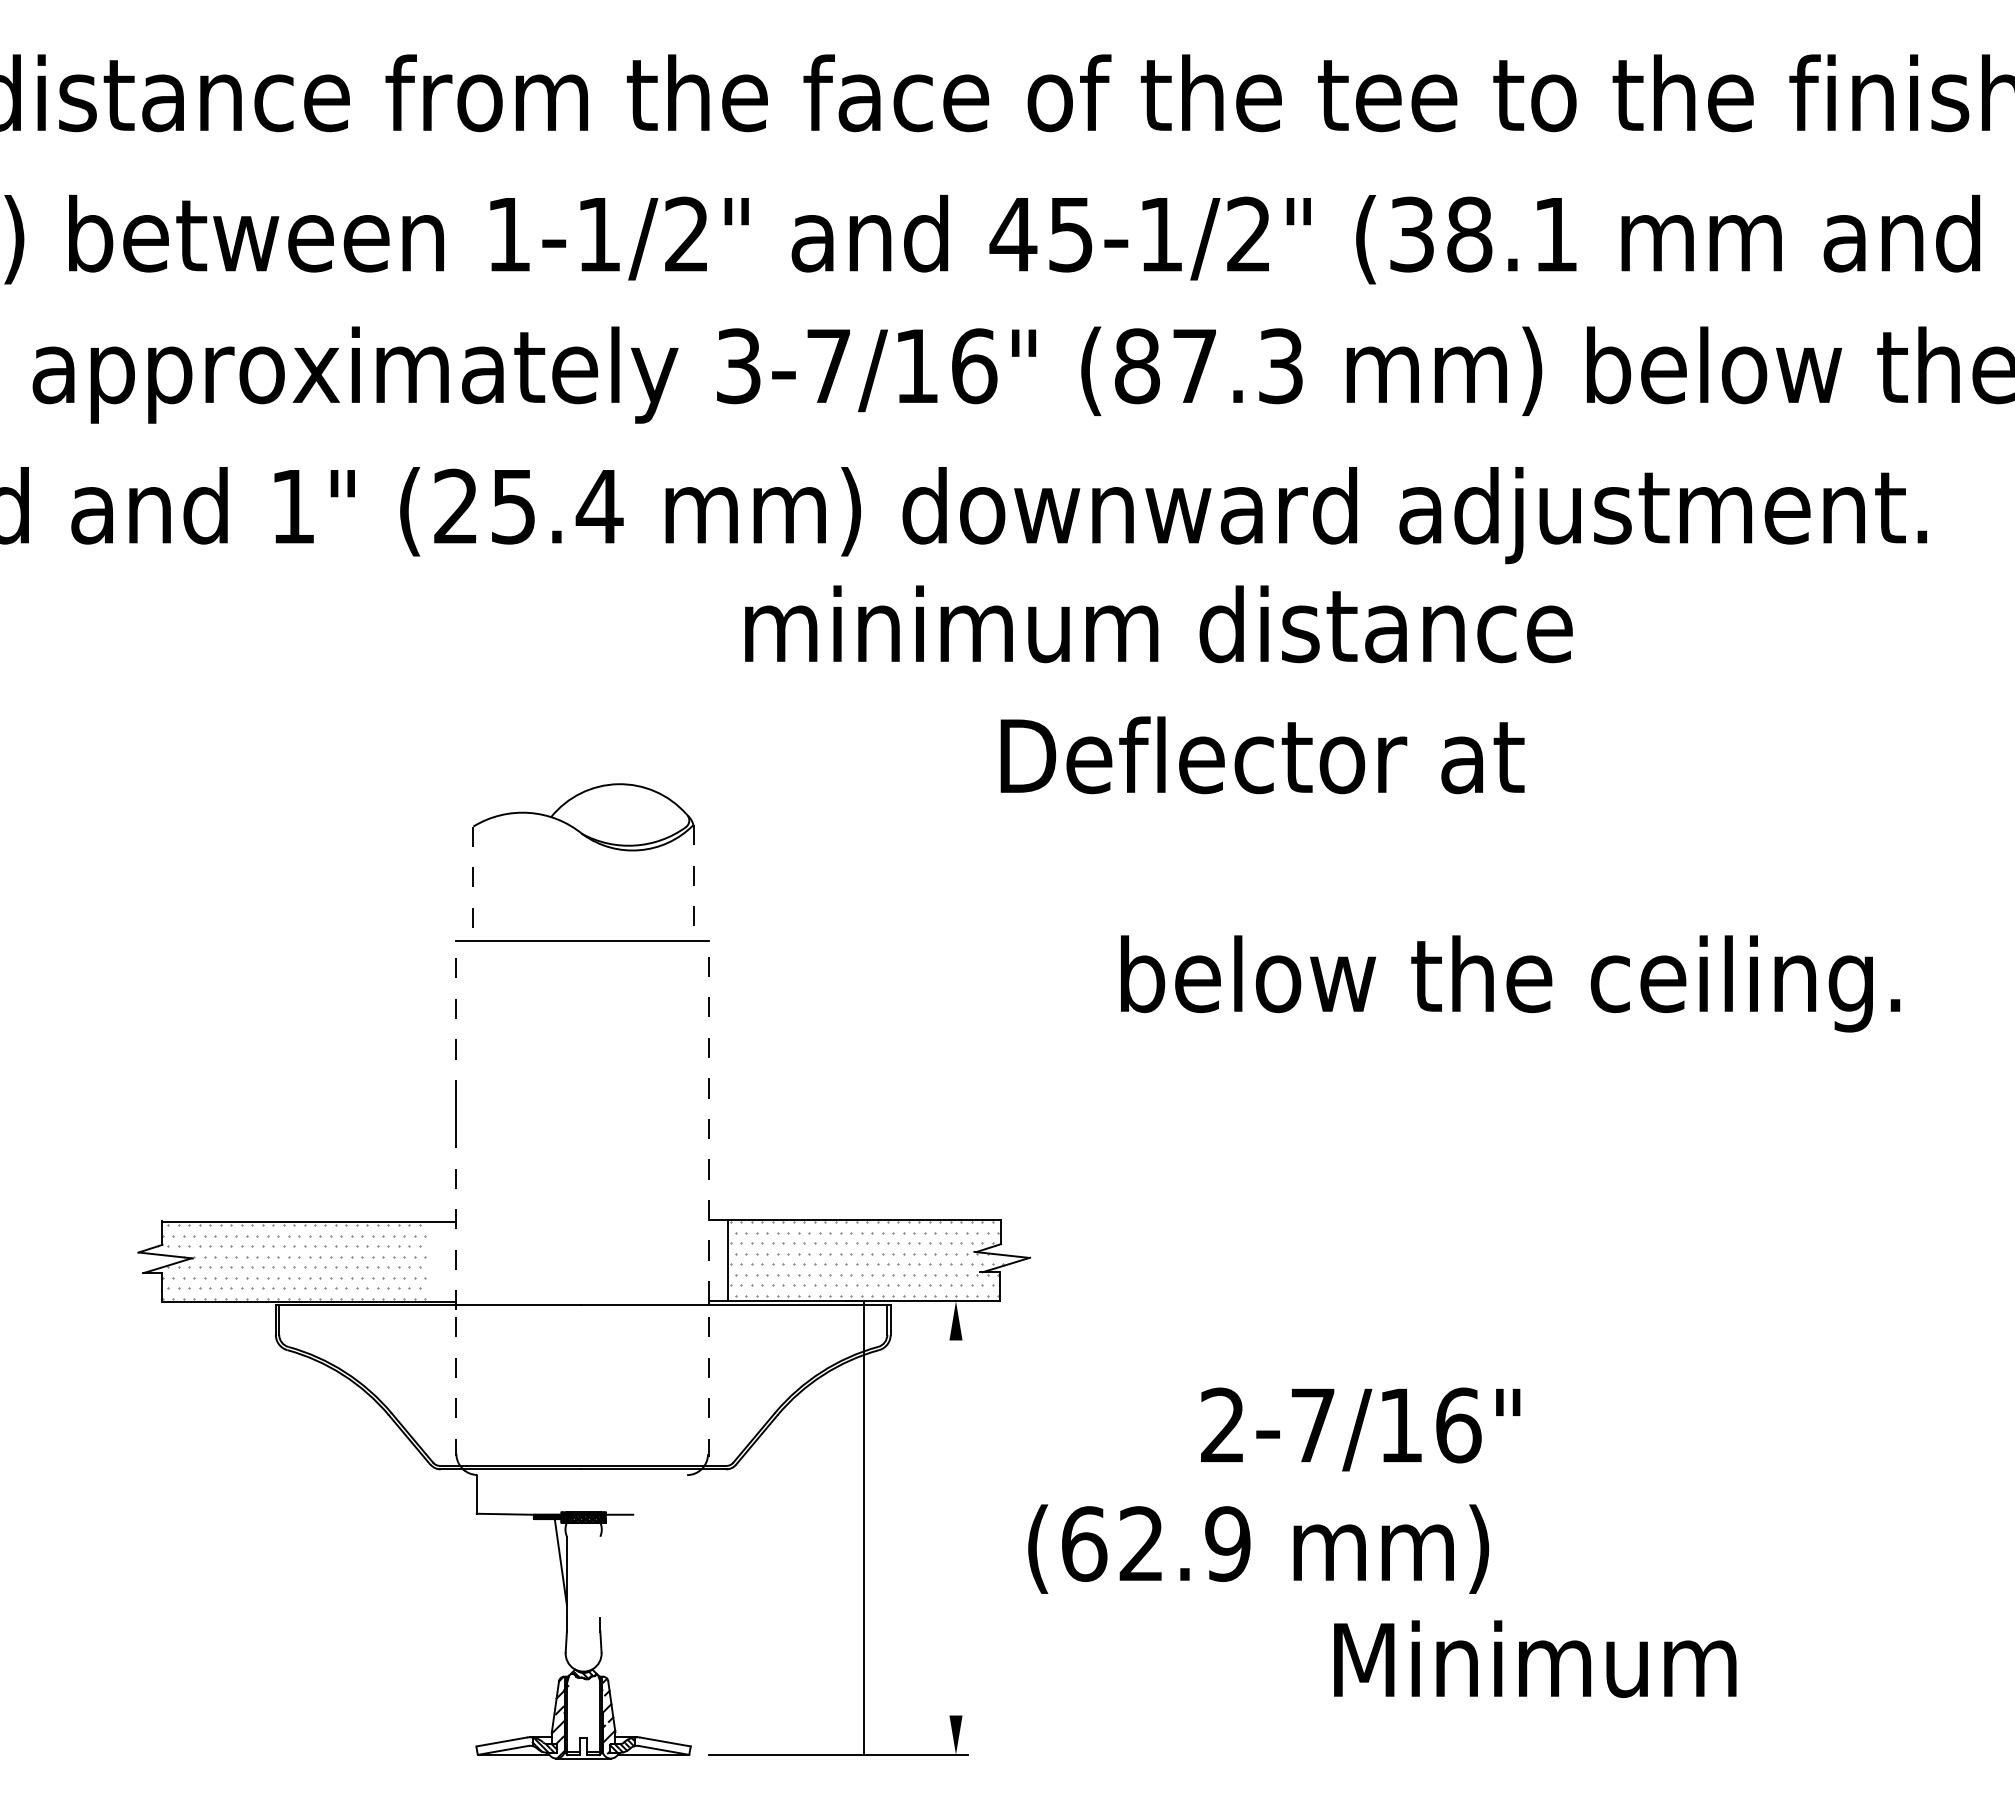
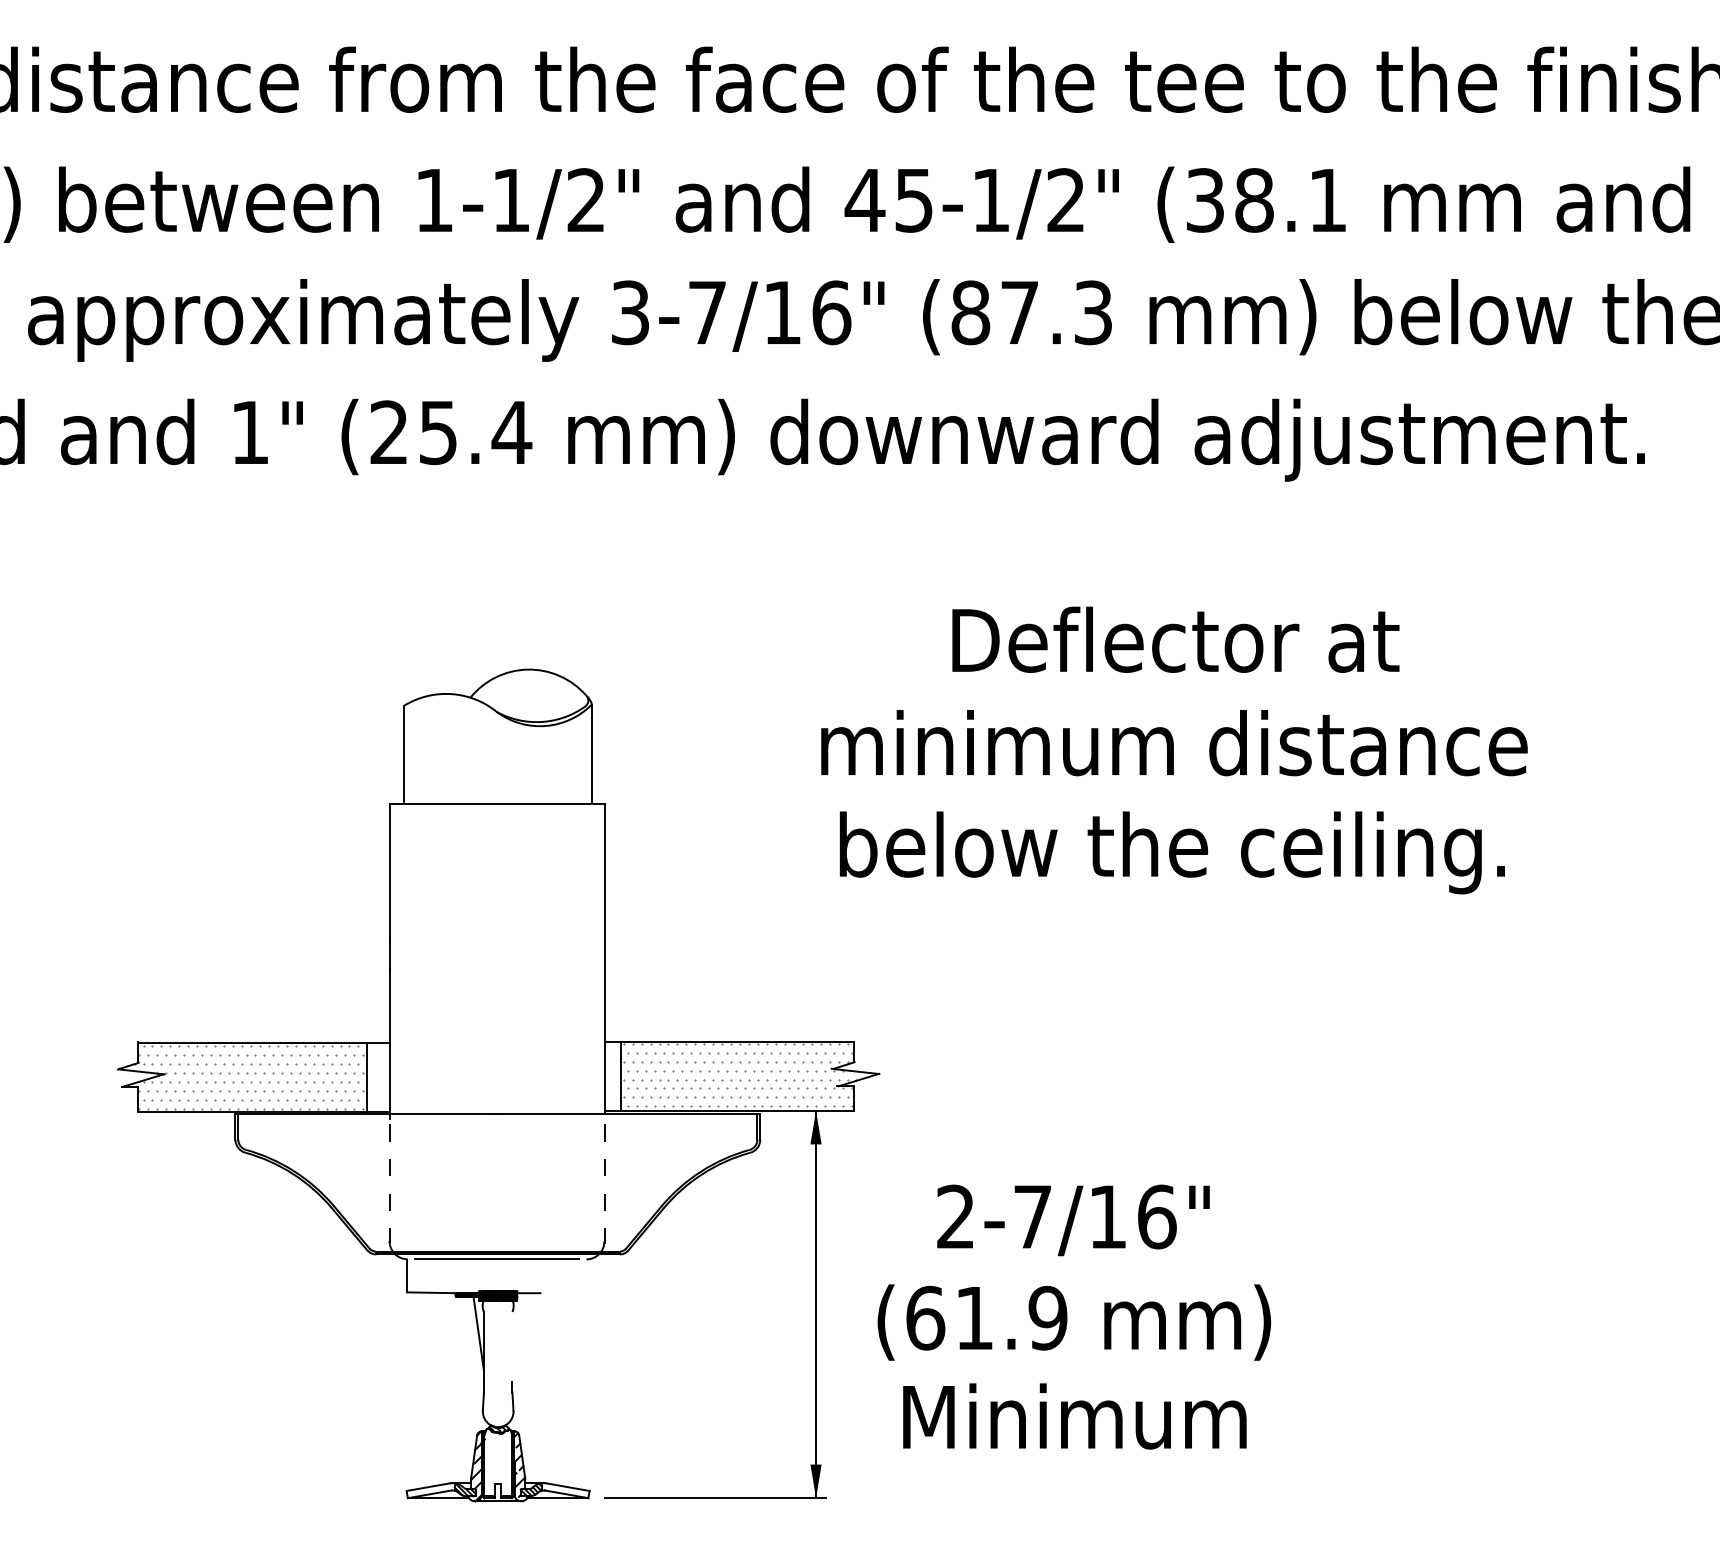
text: (1158, 624) -> (1174, 743), moved
text: (1262, 755) -> (1175, 639), moved
line: (693, 882) -> (591, 753), dashed -> solid
line: (473, 883) -> (404, 754), dashed -> solid
text: (1510, 983) -> (1172, 852), moved
line: (456, 1020) -> (389, 871), dashed -> solid
line: (709, 1121) -> (605, 957), dashed -> solid
line: (456, 1221) -> (389, 1042), dashed -> solid
line: (430, 1261) -> (367, 1077), added
text: (1360, 1429) -> (1073, 1220), moved
line: (581, 1475) -> (496, 1259), added
line: (864, 1527) -> (816, 1304), moved
text: (1140, 1543) -> (973, 1317), (62.9 -> (61.9
text: (1535, 1658) -> (1075, 1415), moved

